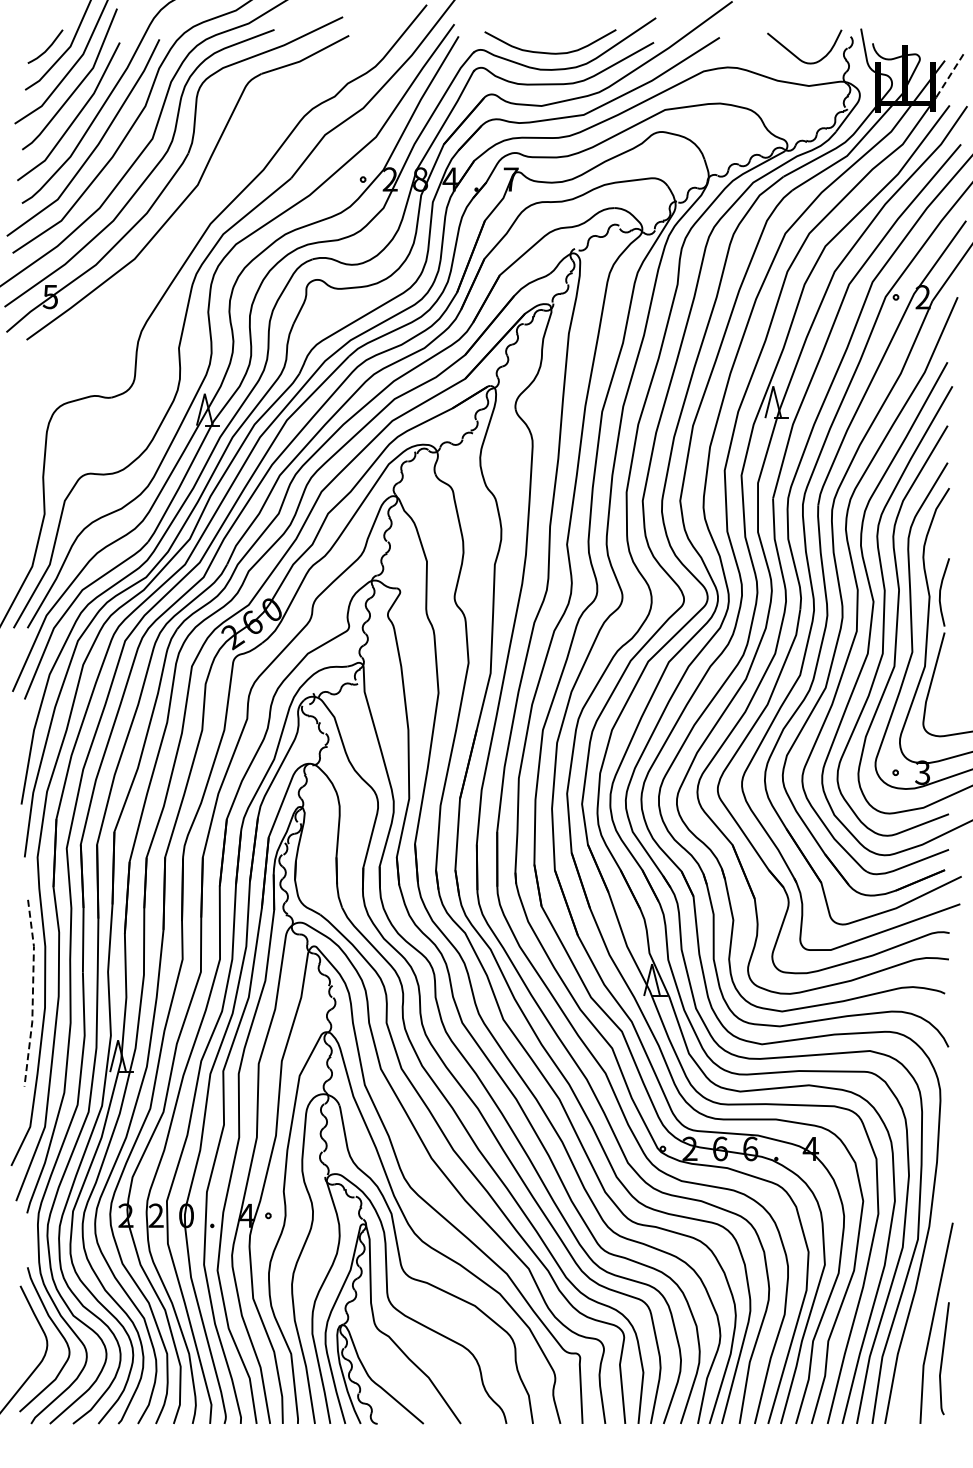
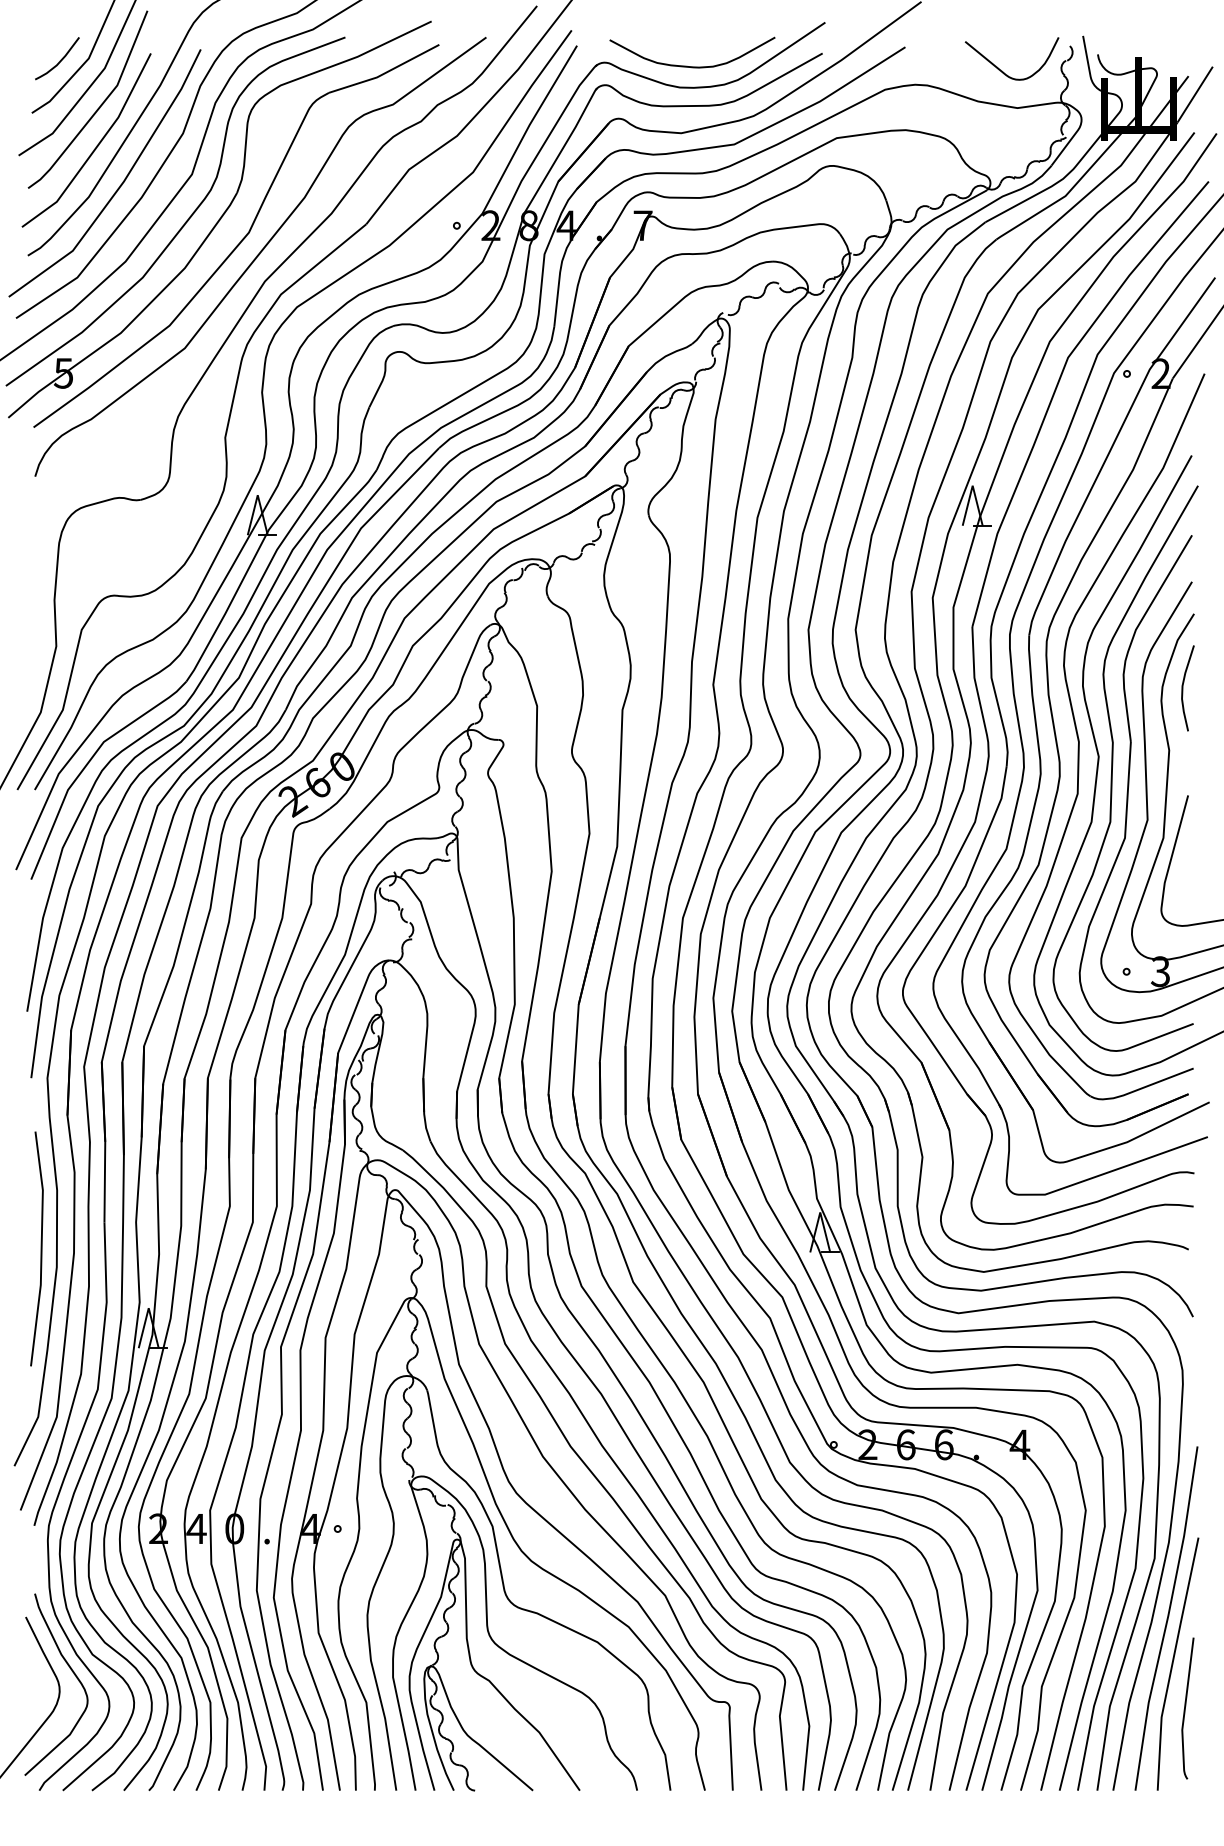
line: (950, 74) -> (1195, 93), dashed -> solid
curve: (206, 203) -> (259, 255), added
curve: (941, 590) -> (1184, 685), moved
line: (32, 993) -> (41, 1249), dashed -> solid
text: (156, 1215) -> (196, 1528), 2 -> 4
line: (927, 1286) -> (1166, 1617), added

